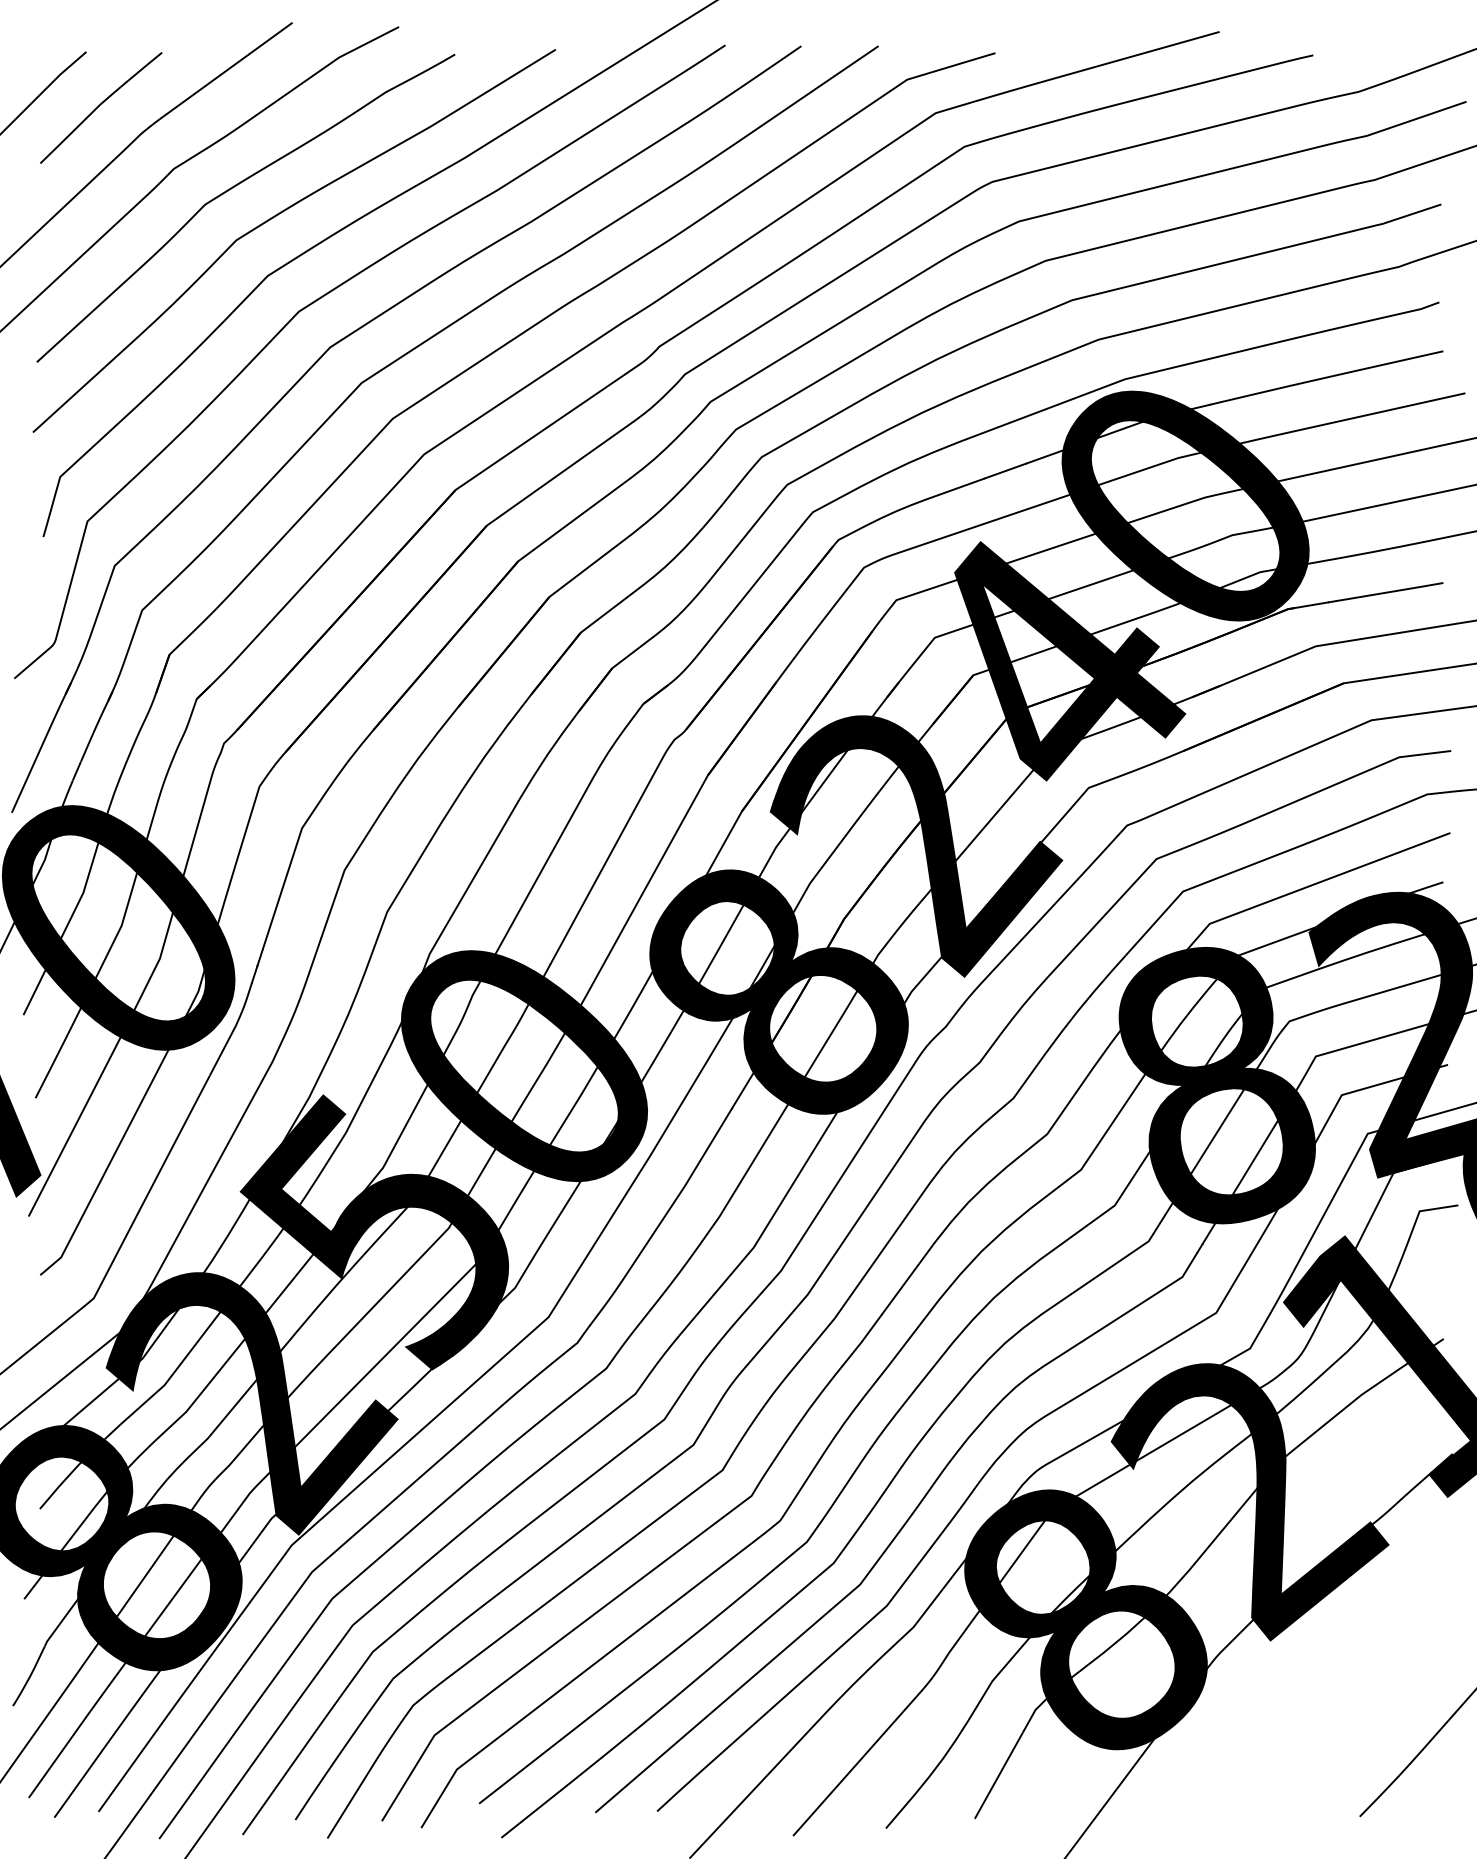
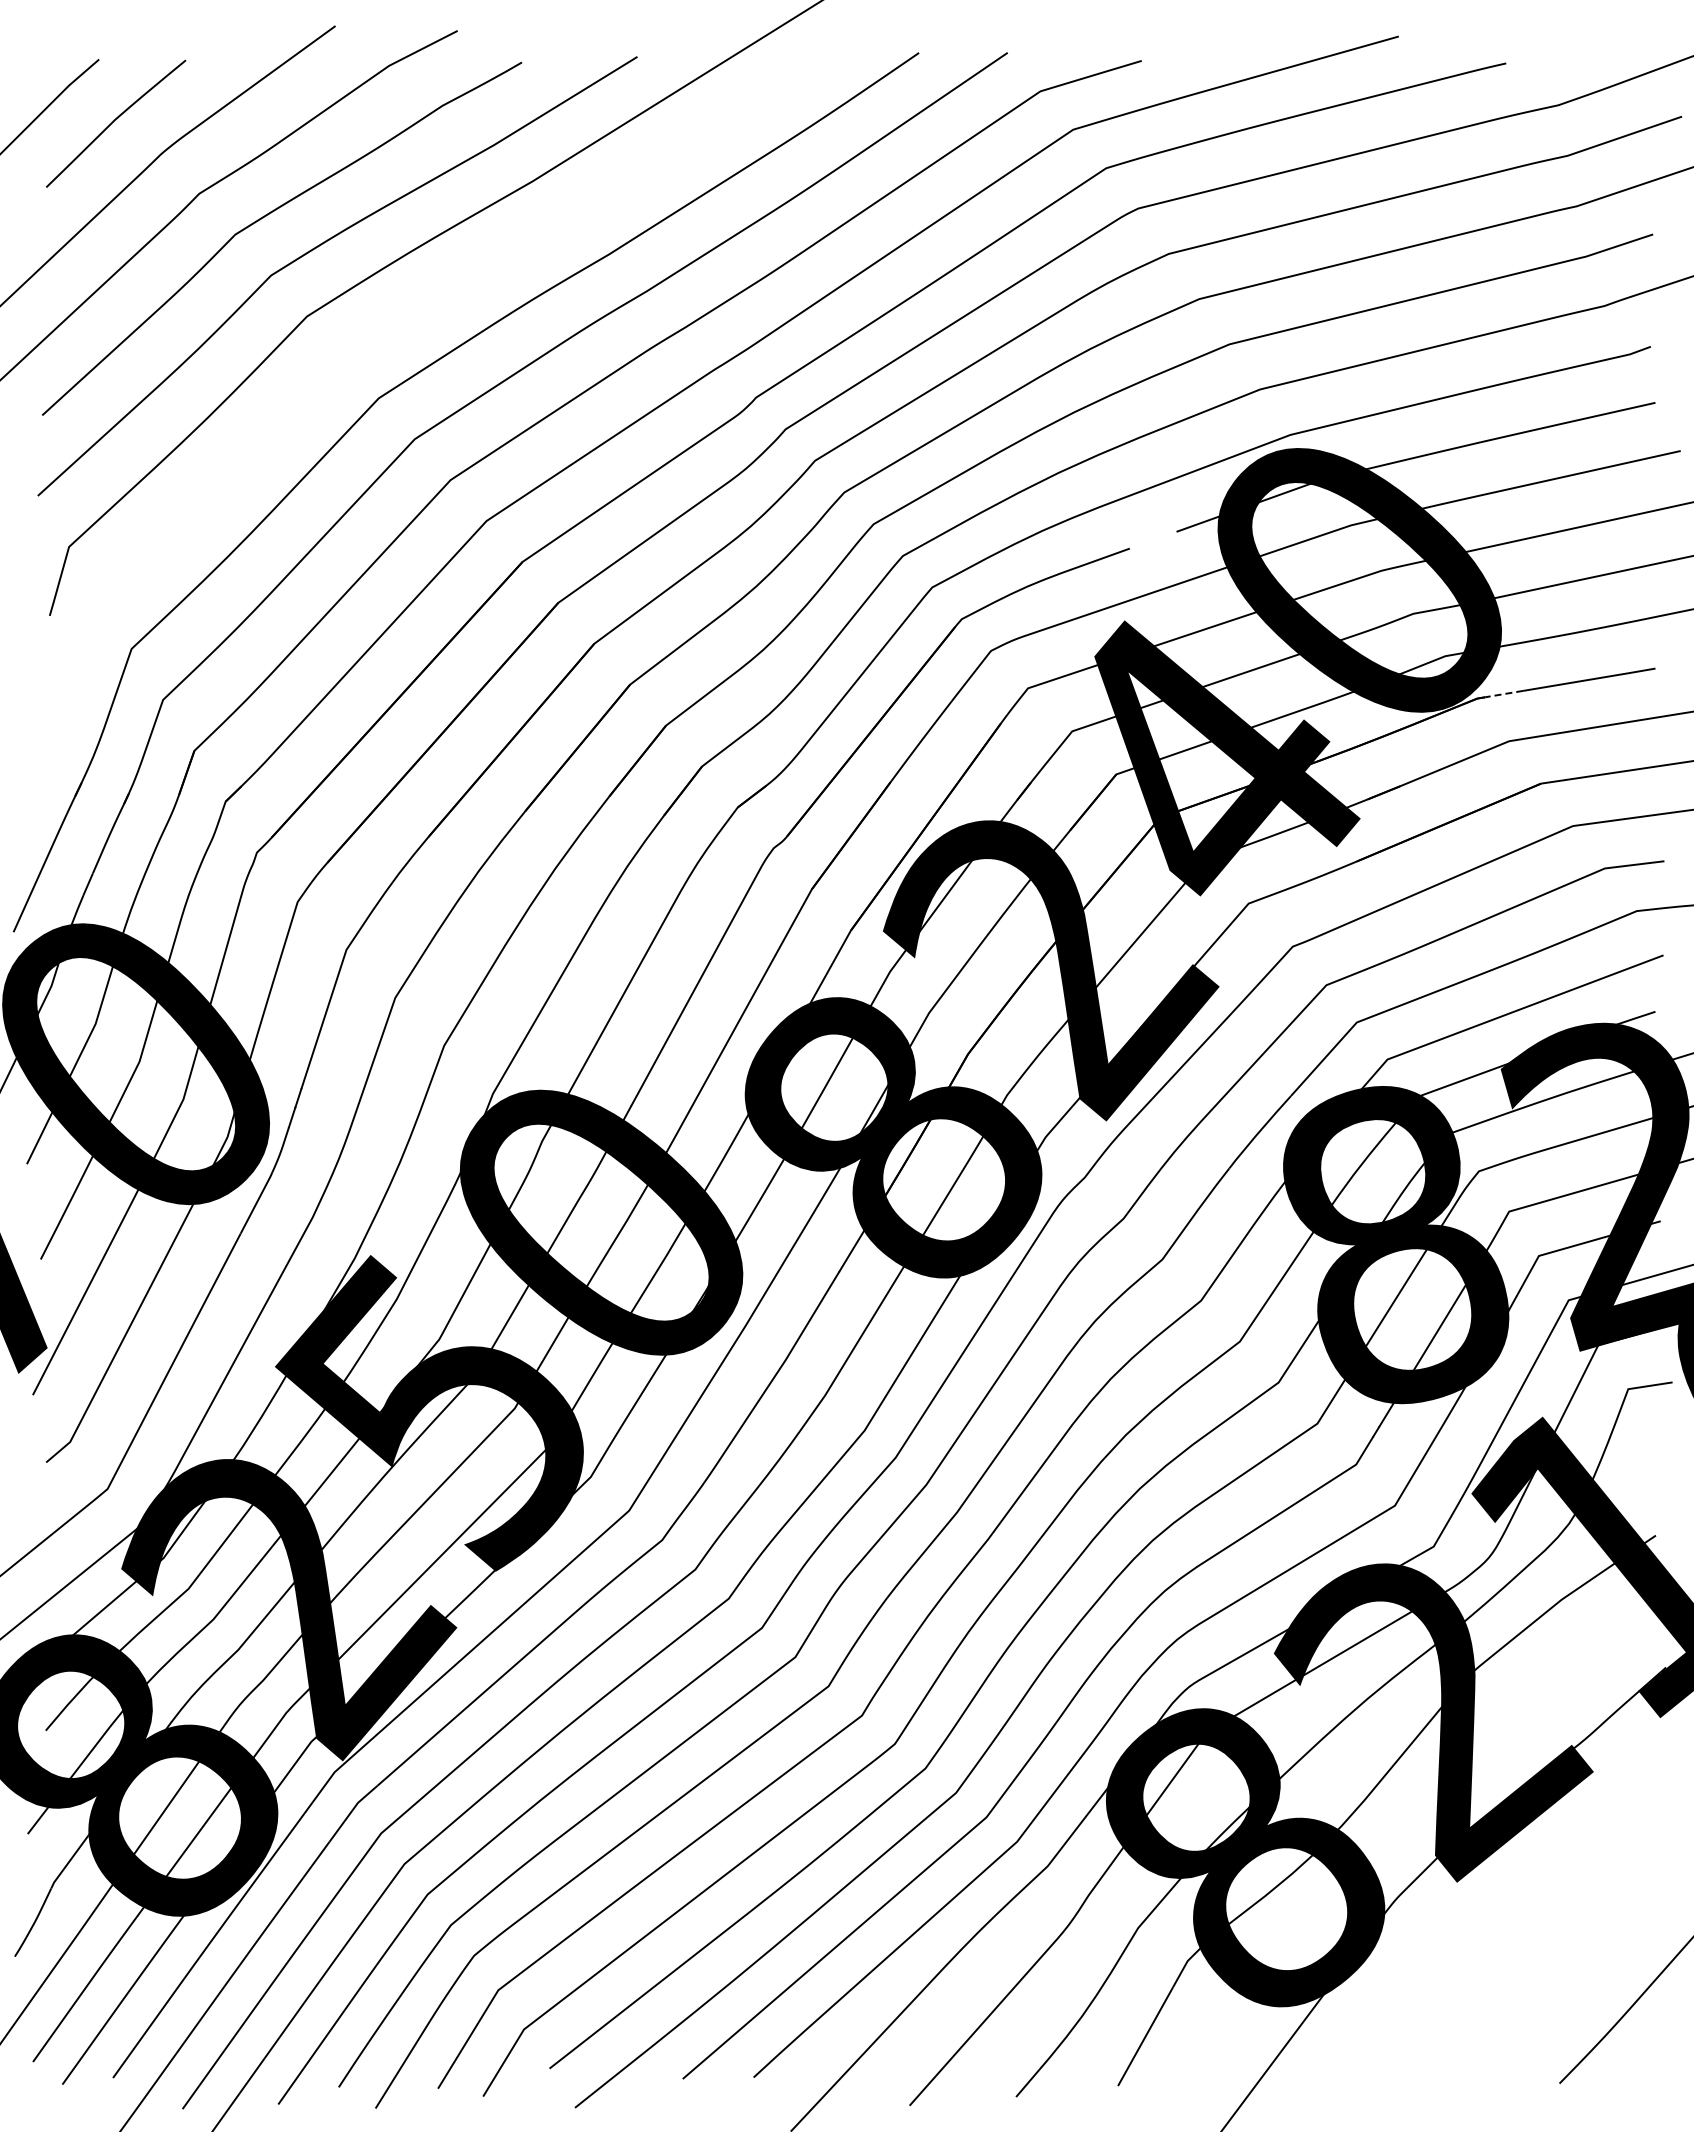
curve: (330, 292) -> (379, 335), removed
line: (1004, 470) -> (1152, 539), removed
line: (1310, 605) -> (1503, 694), solid -> dashed

